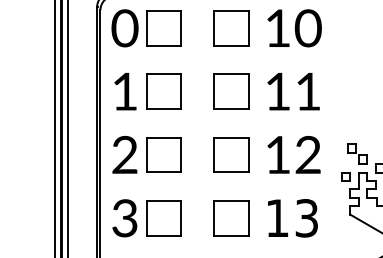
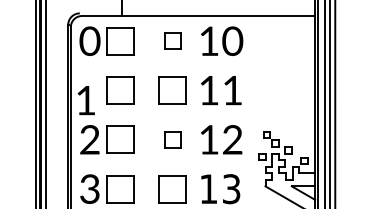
part: (230, 28) -> (172, 41), size x0.6
text: (124, 91) -> (85, 100), moved
part: (230, 154) -> (172, 139), size x0.6

